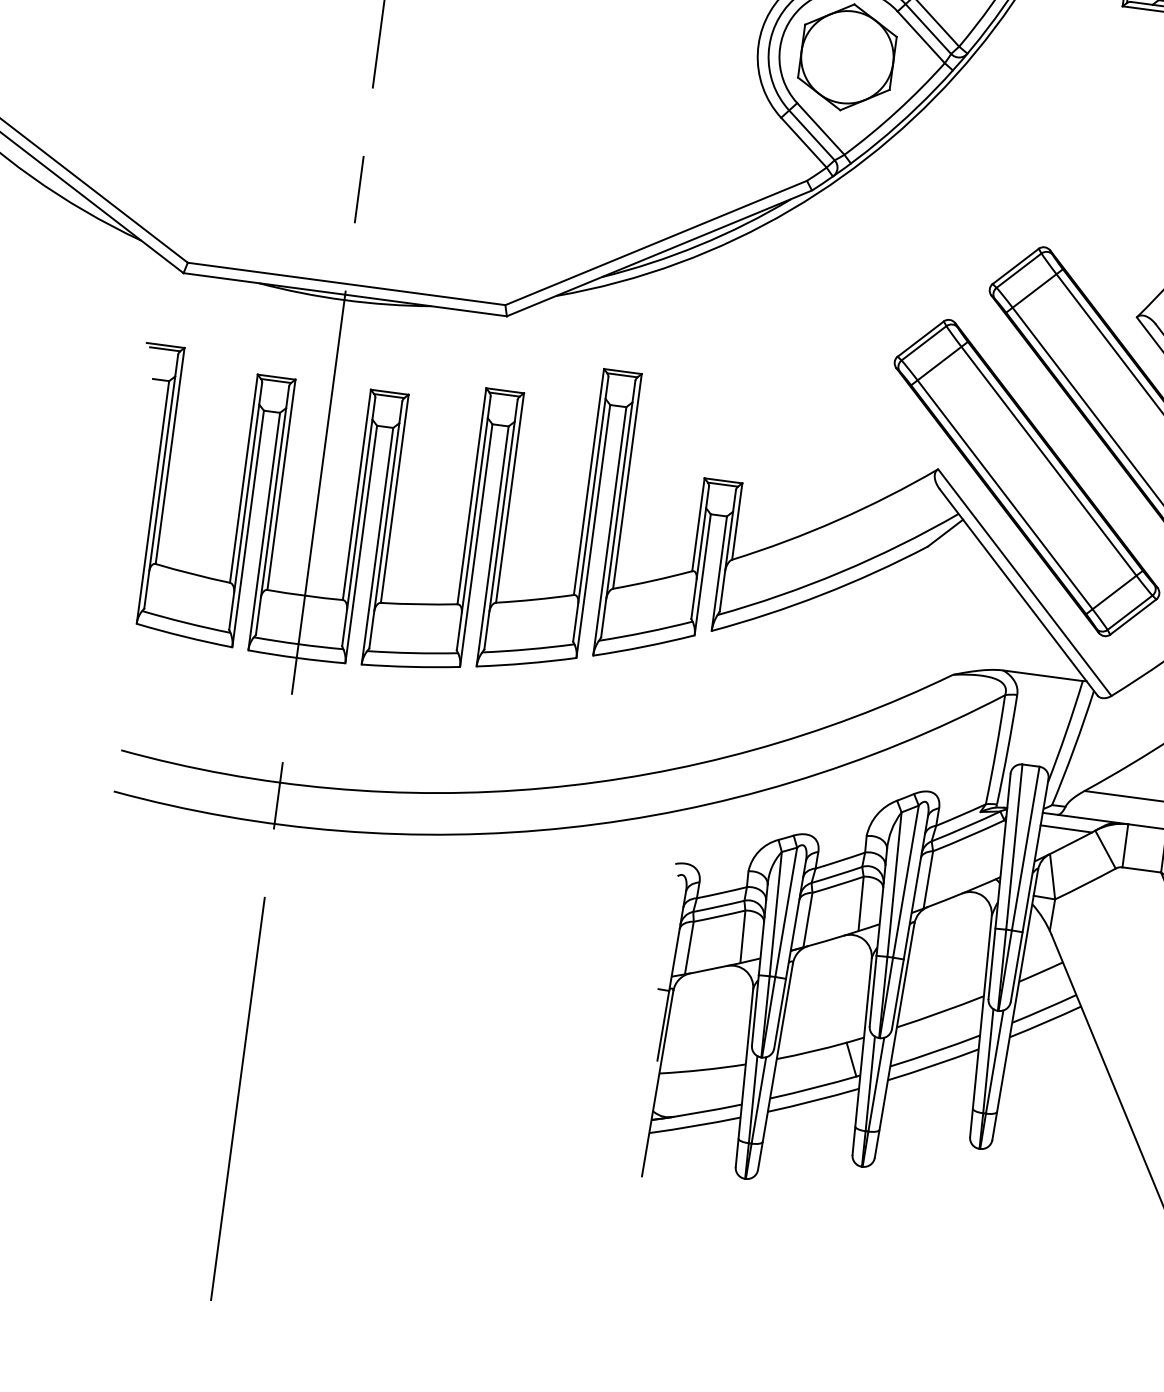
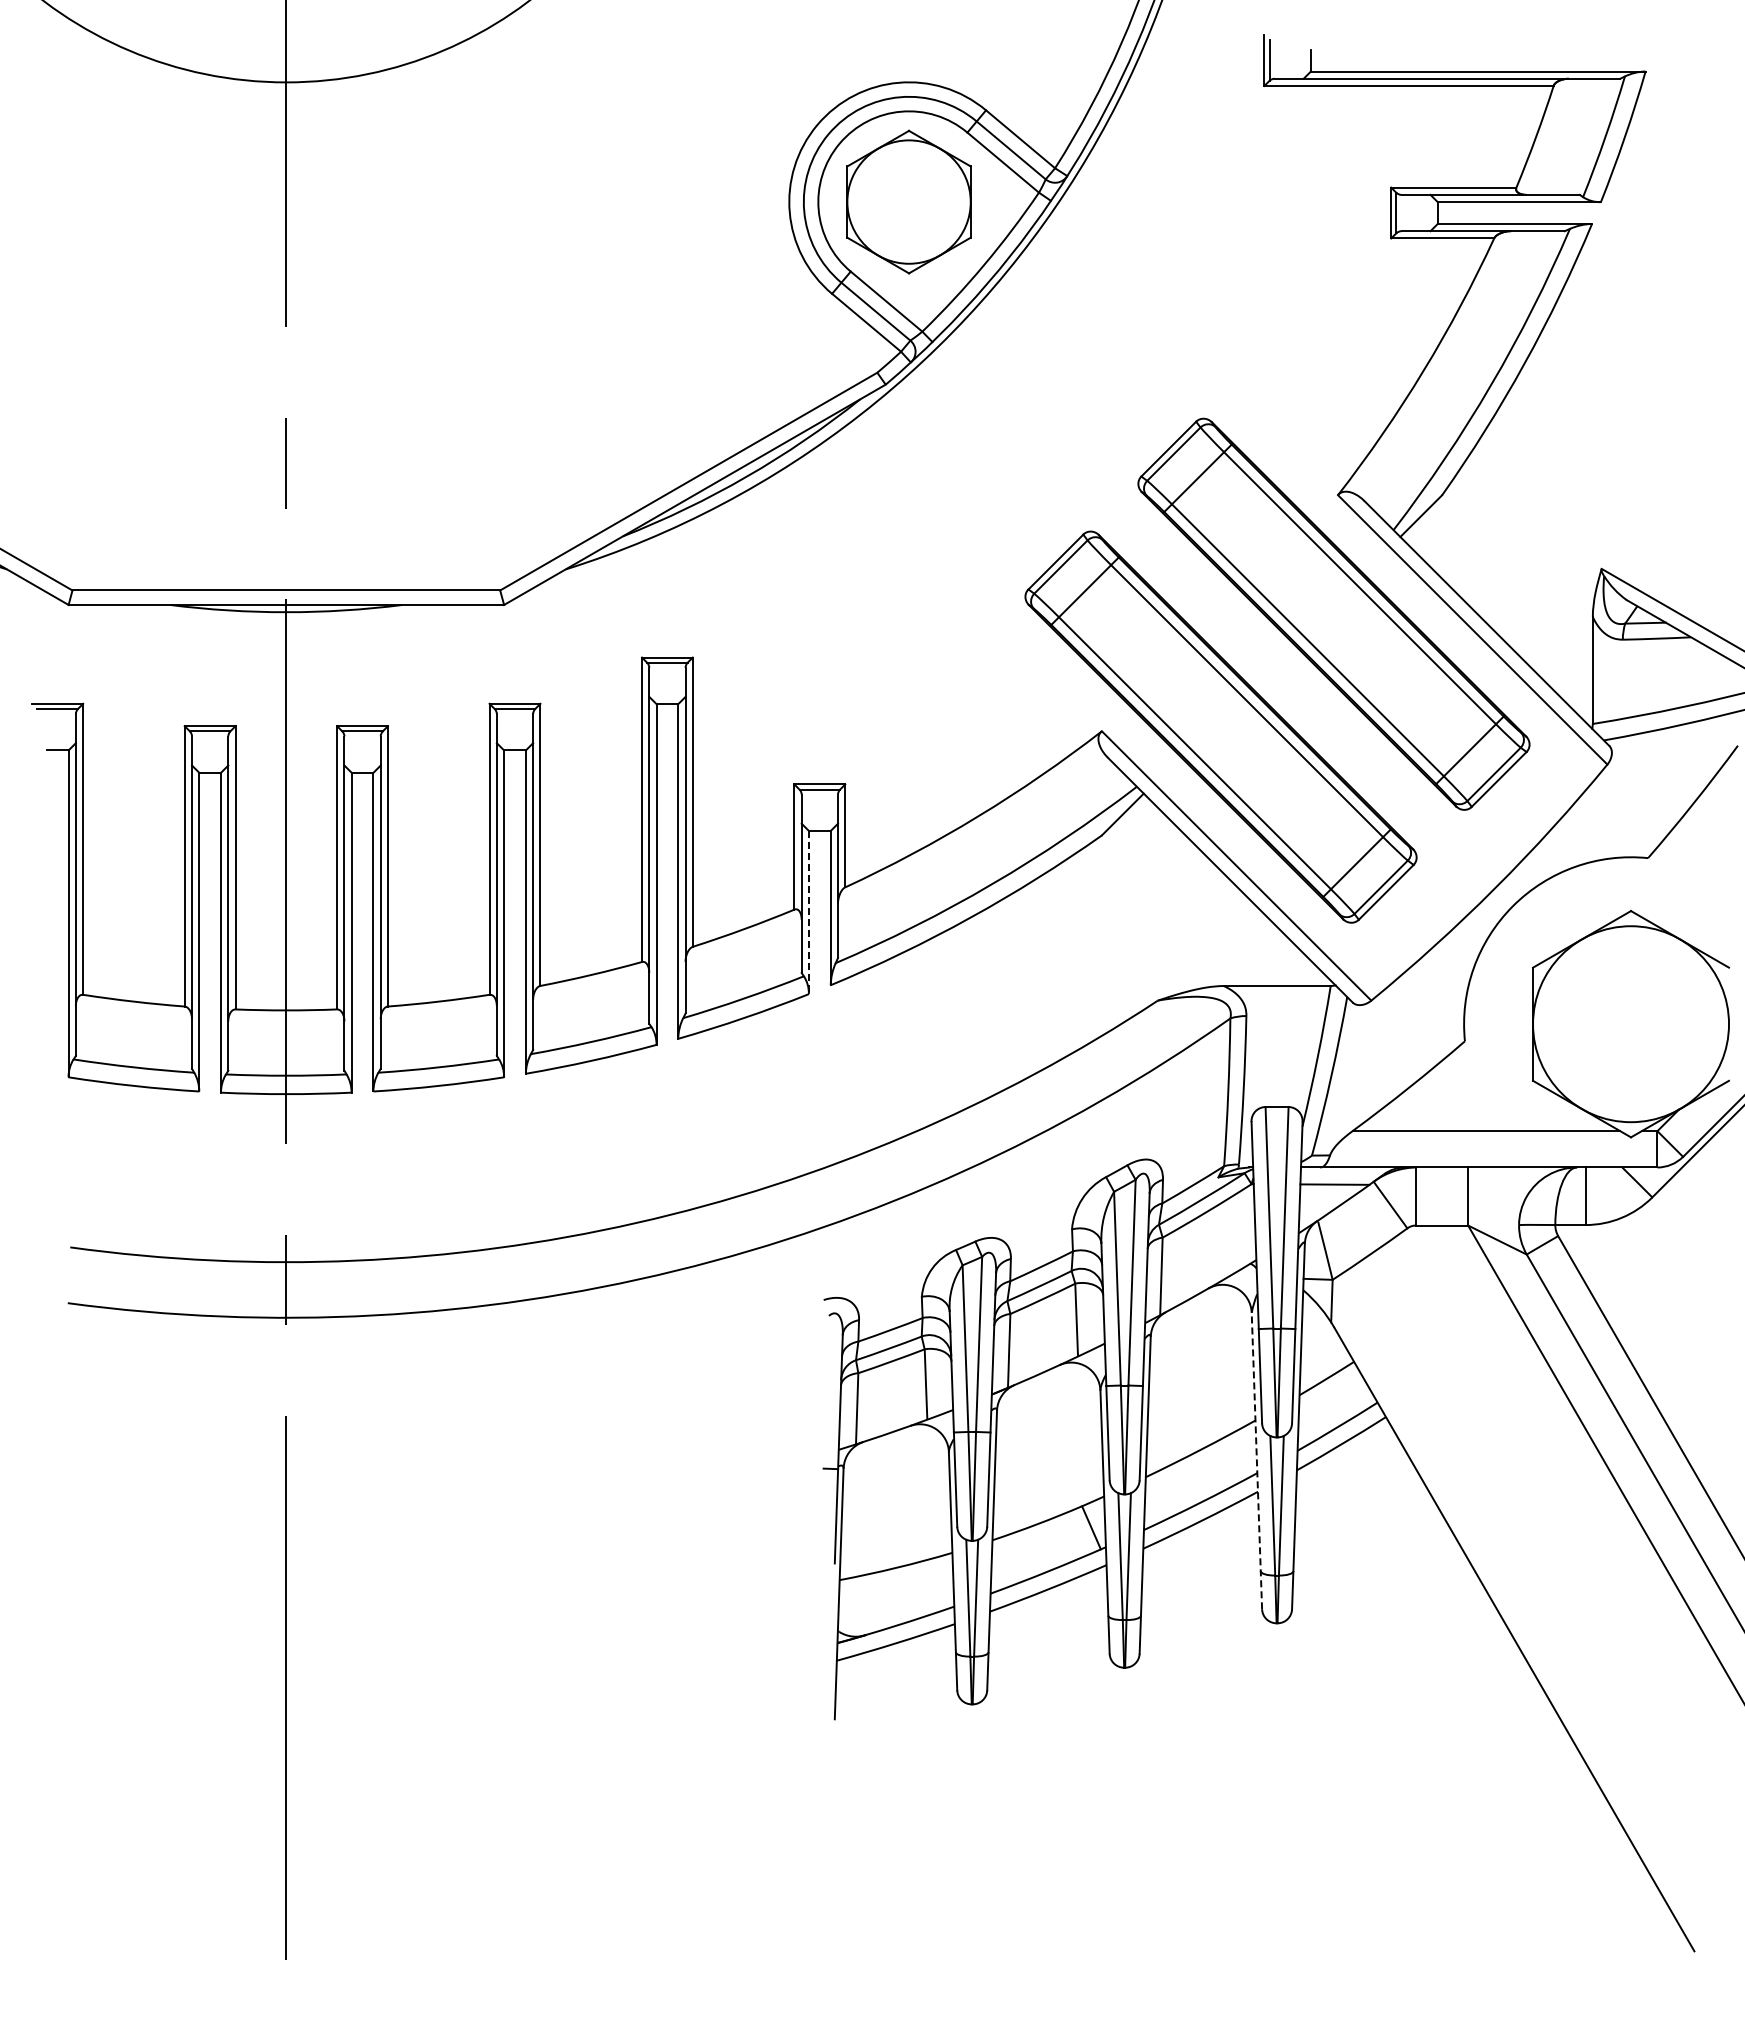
line: (702, 574) -> (808, 912), solid -> dashed
line: (980, 1025) -> (1256, 1460), solid -> dashed

